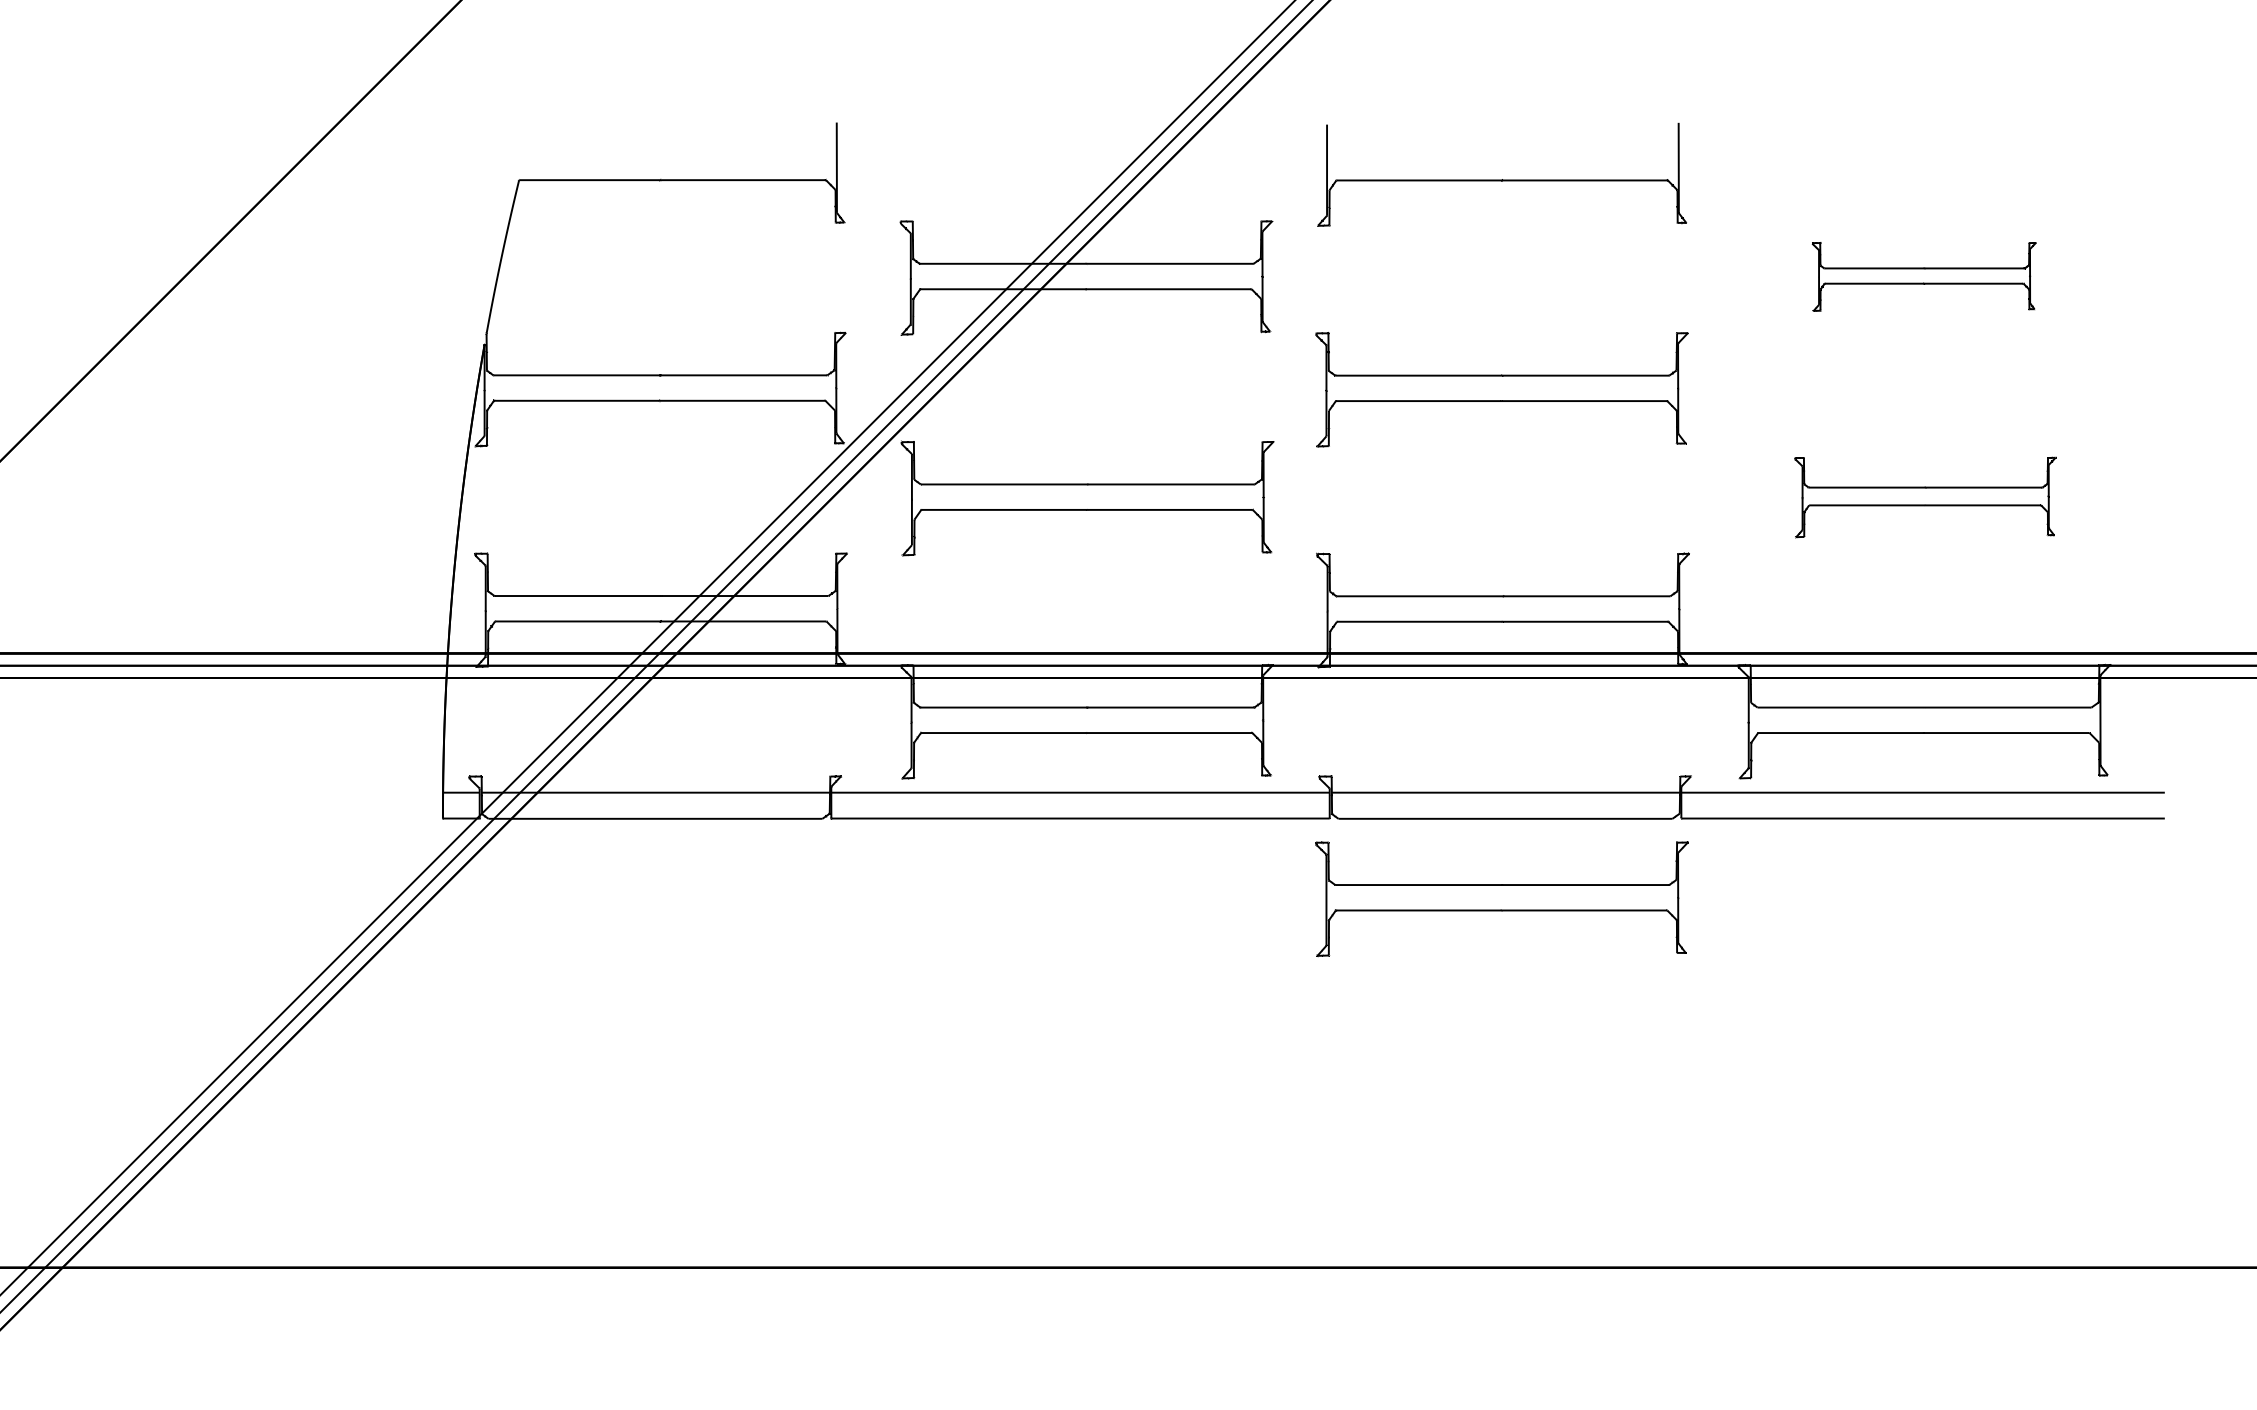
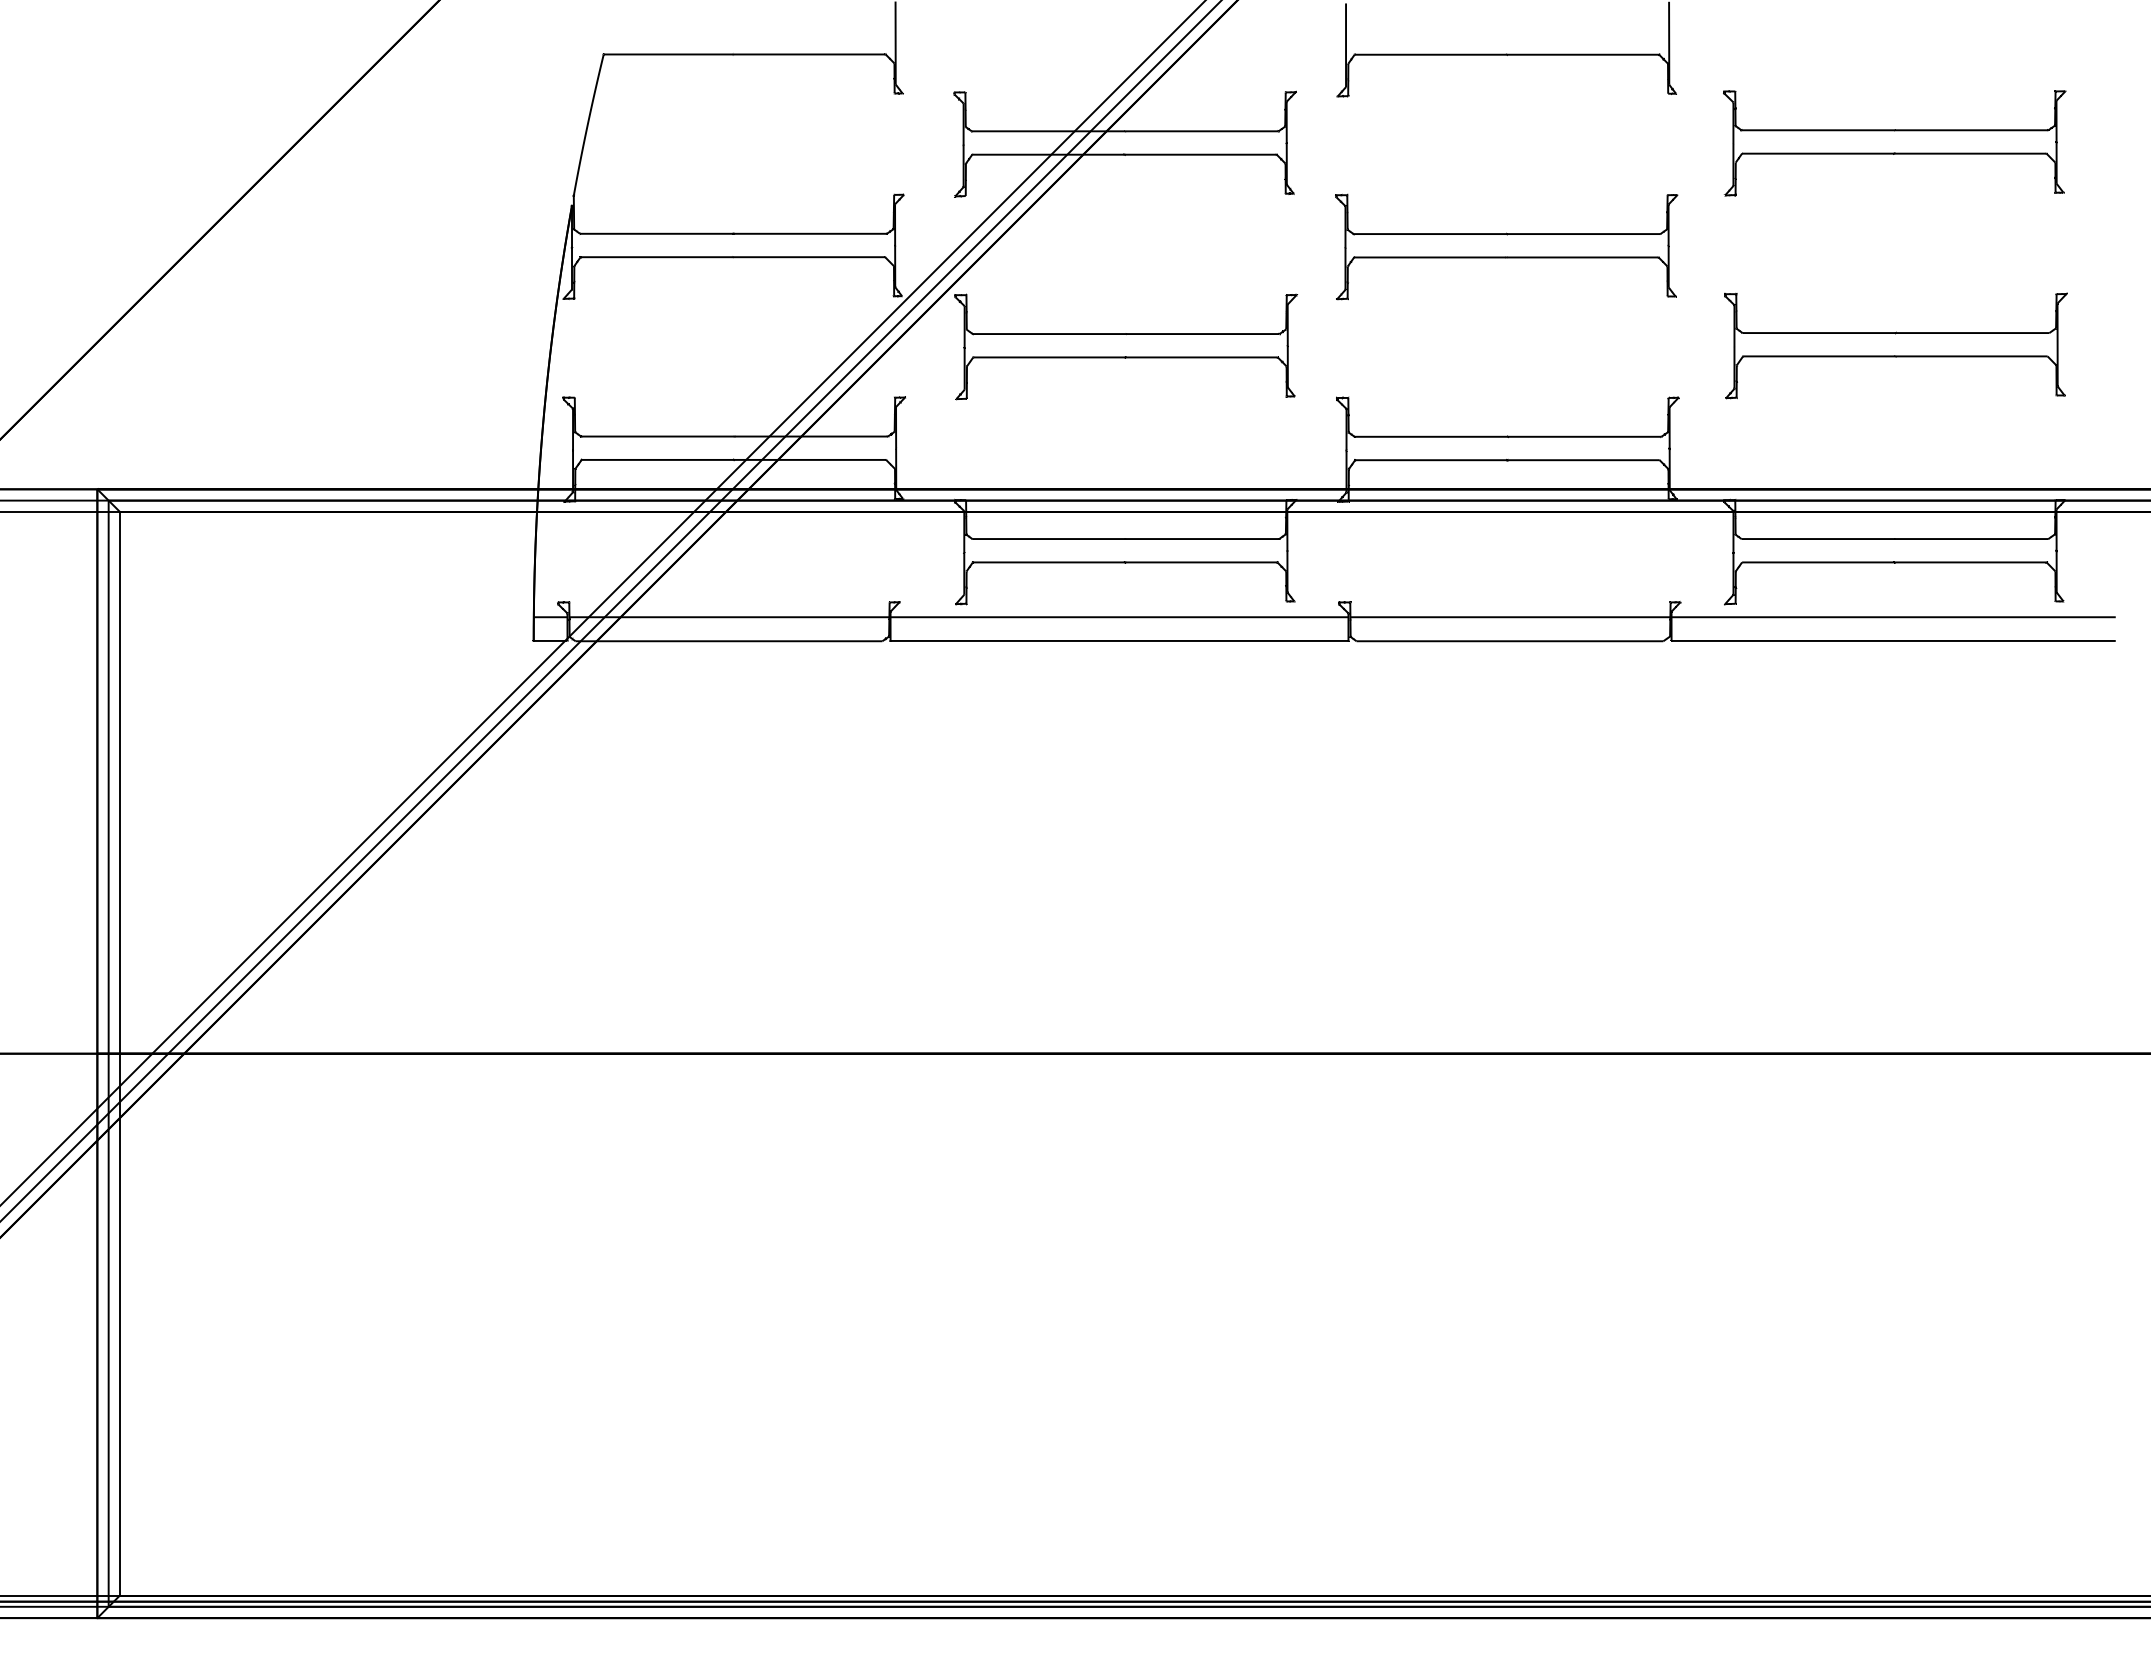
part: (1924, 277) -> (1894, 143), size x1.67
part: (1925, 496) -> (1895, 345), size x1.43
part: (1501, 898) -> (1506, 714), removed

